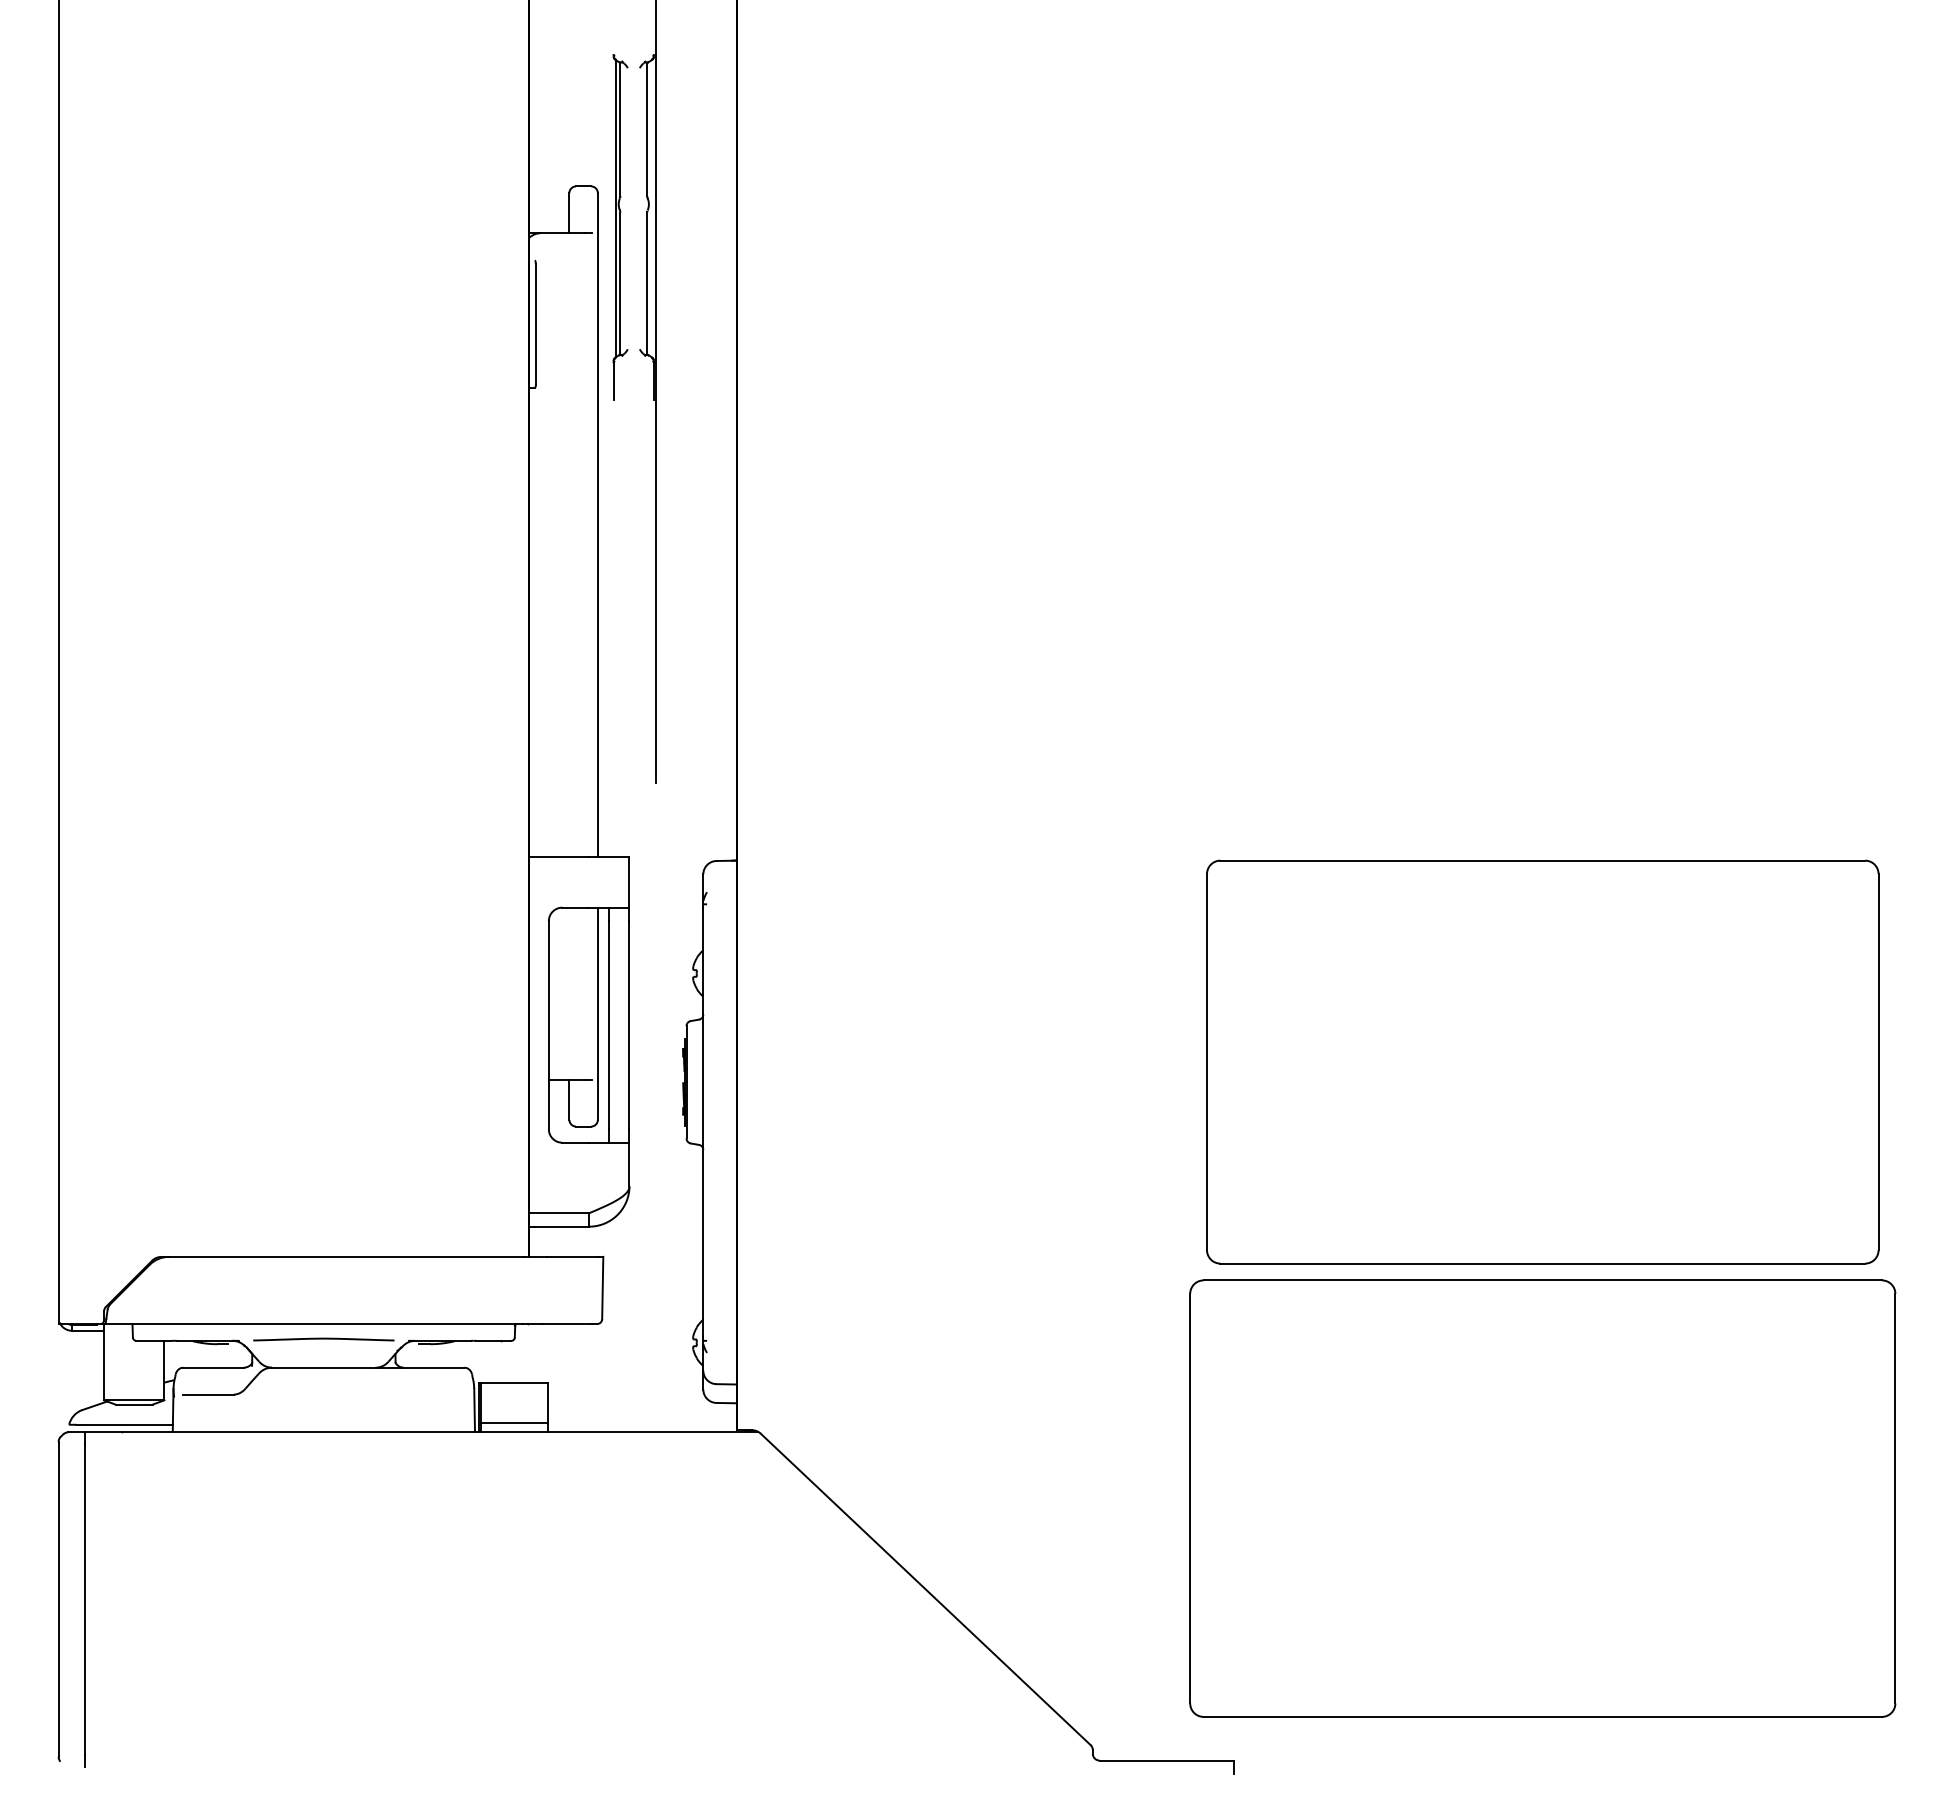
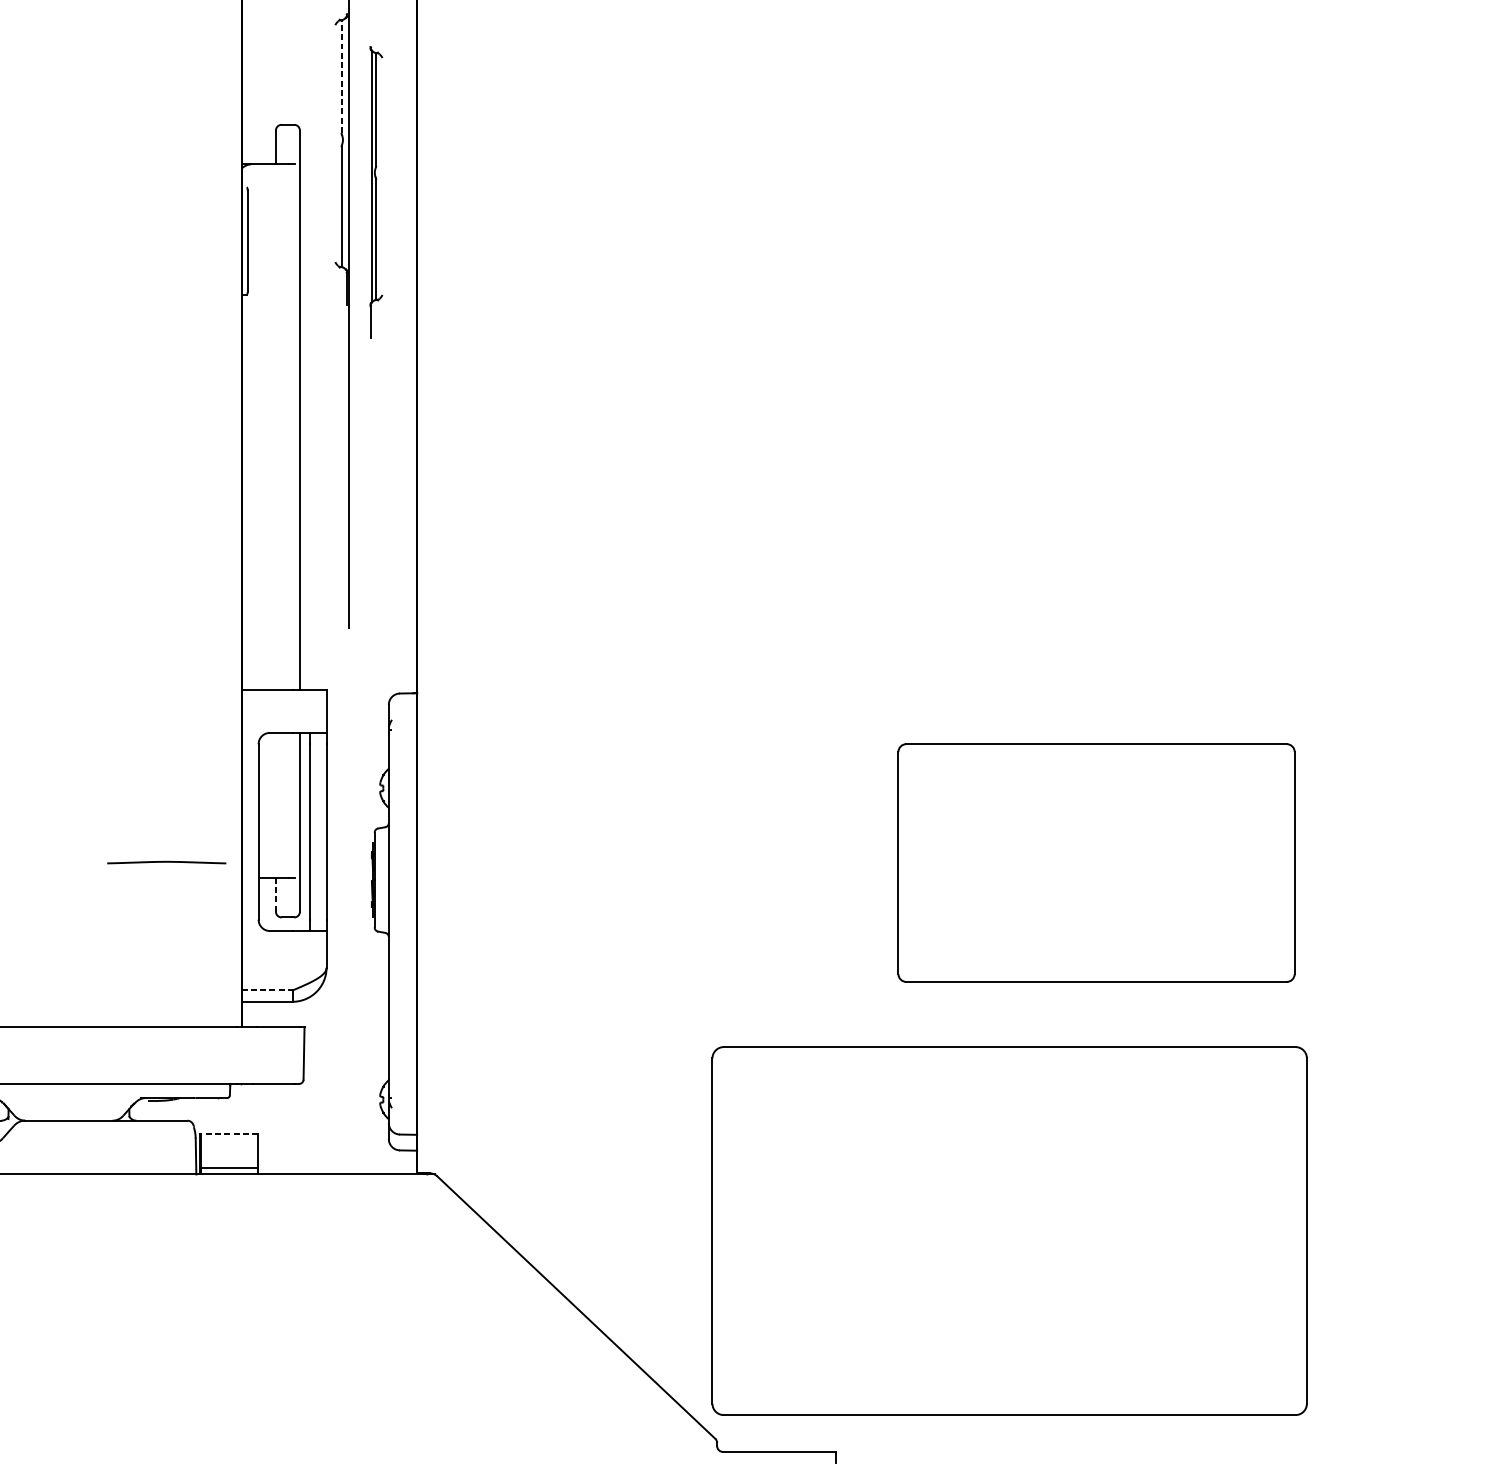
line: (647, 129) -> (341, 76), solid -> dashed
part: (620, 227) -> (376, 192), moved
part: (1542, 1061) -> (1096, 862), size x0.7
line: (569, 1100) -> (276, 895), solid -> dashed
line: (559, 1213) -> (267, 990), solid -> dashed
curve: (323, 1339) -> (166, 862), moved
line: (514, 1383) -> (229, 1134), solid -> dashed
part: (1542, 1498) -> (1009, 1230), moved

